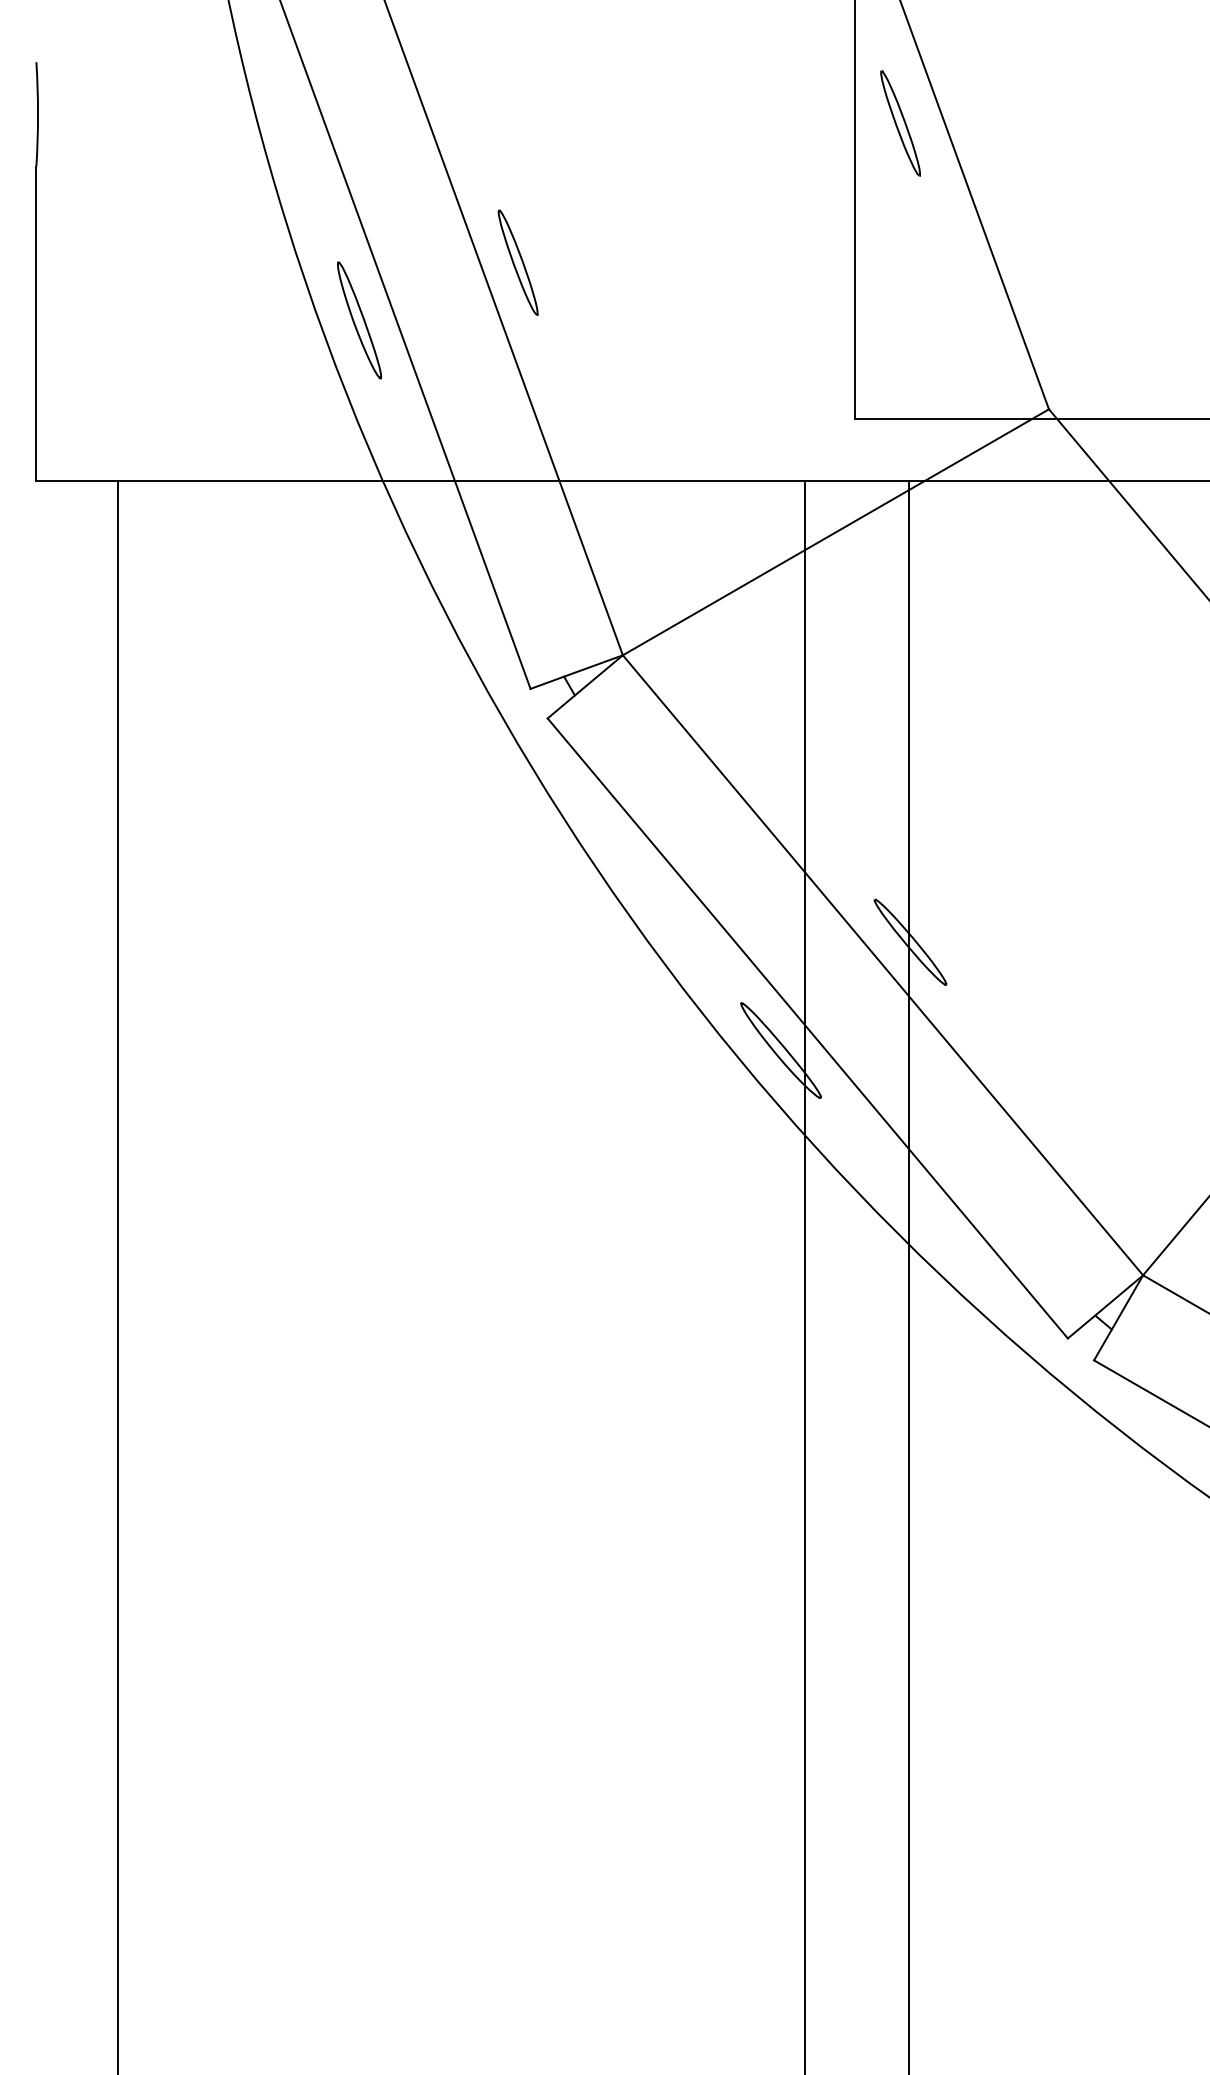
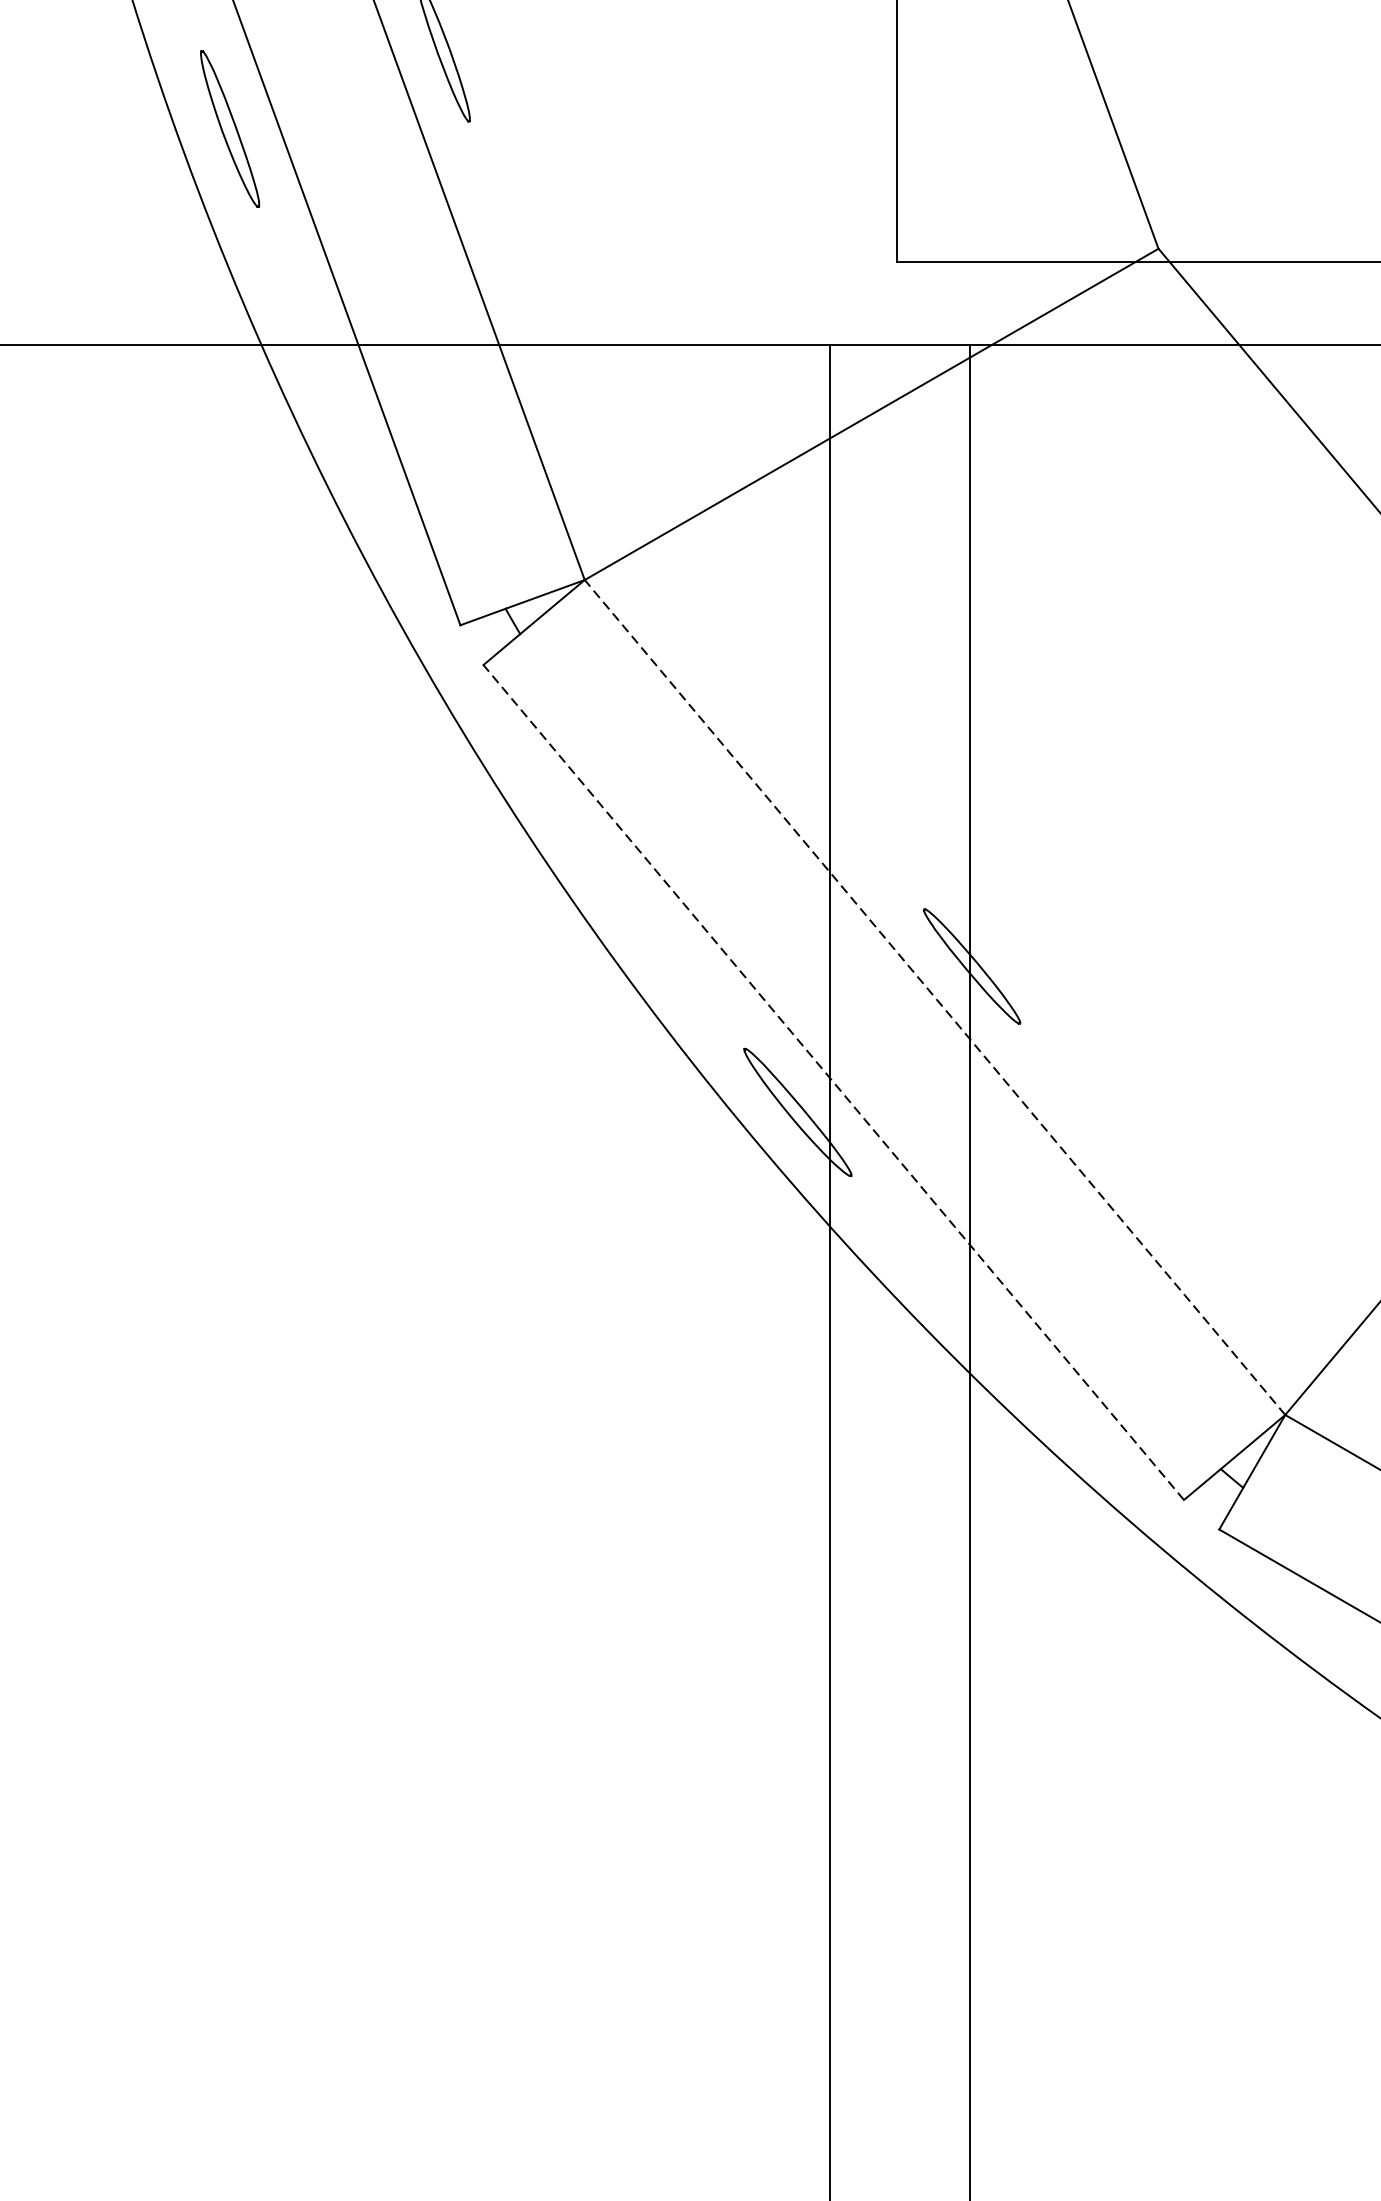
line: (882, 965) -> (934, 997), solid -> dashed
line: (807, 1028) -> (833, 1082), solid -> dashed

